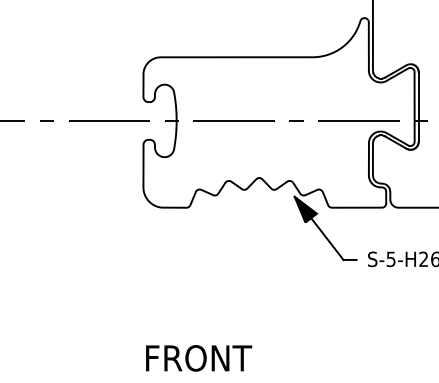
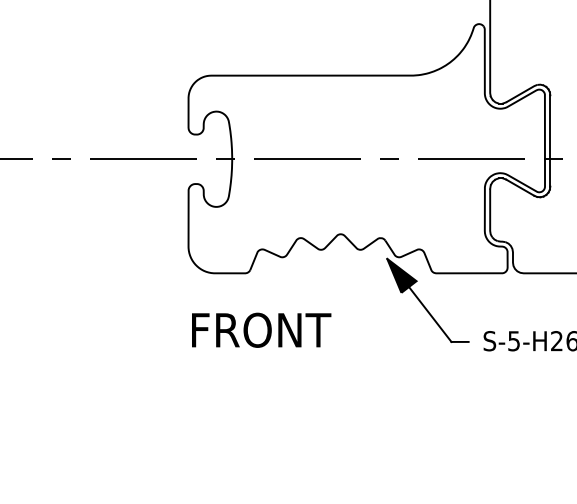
text: (198, 357) -> (261, 329), moved

